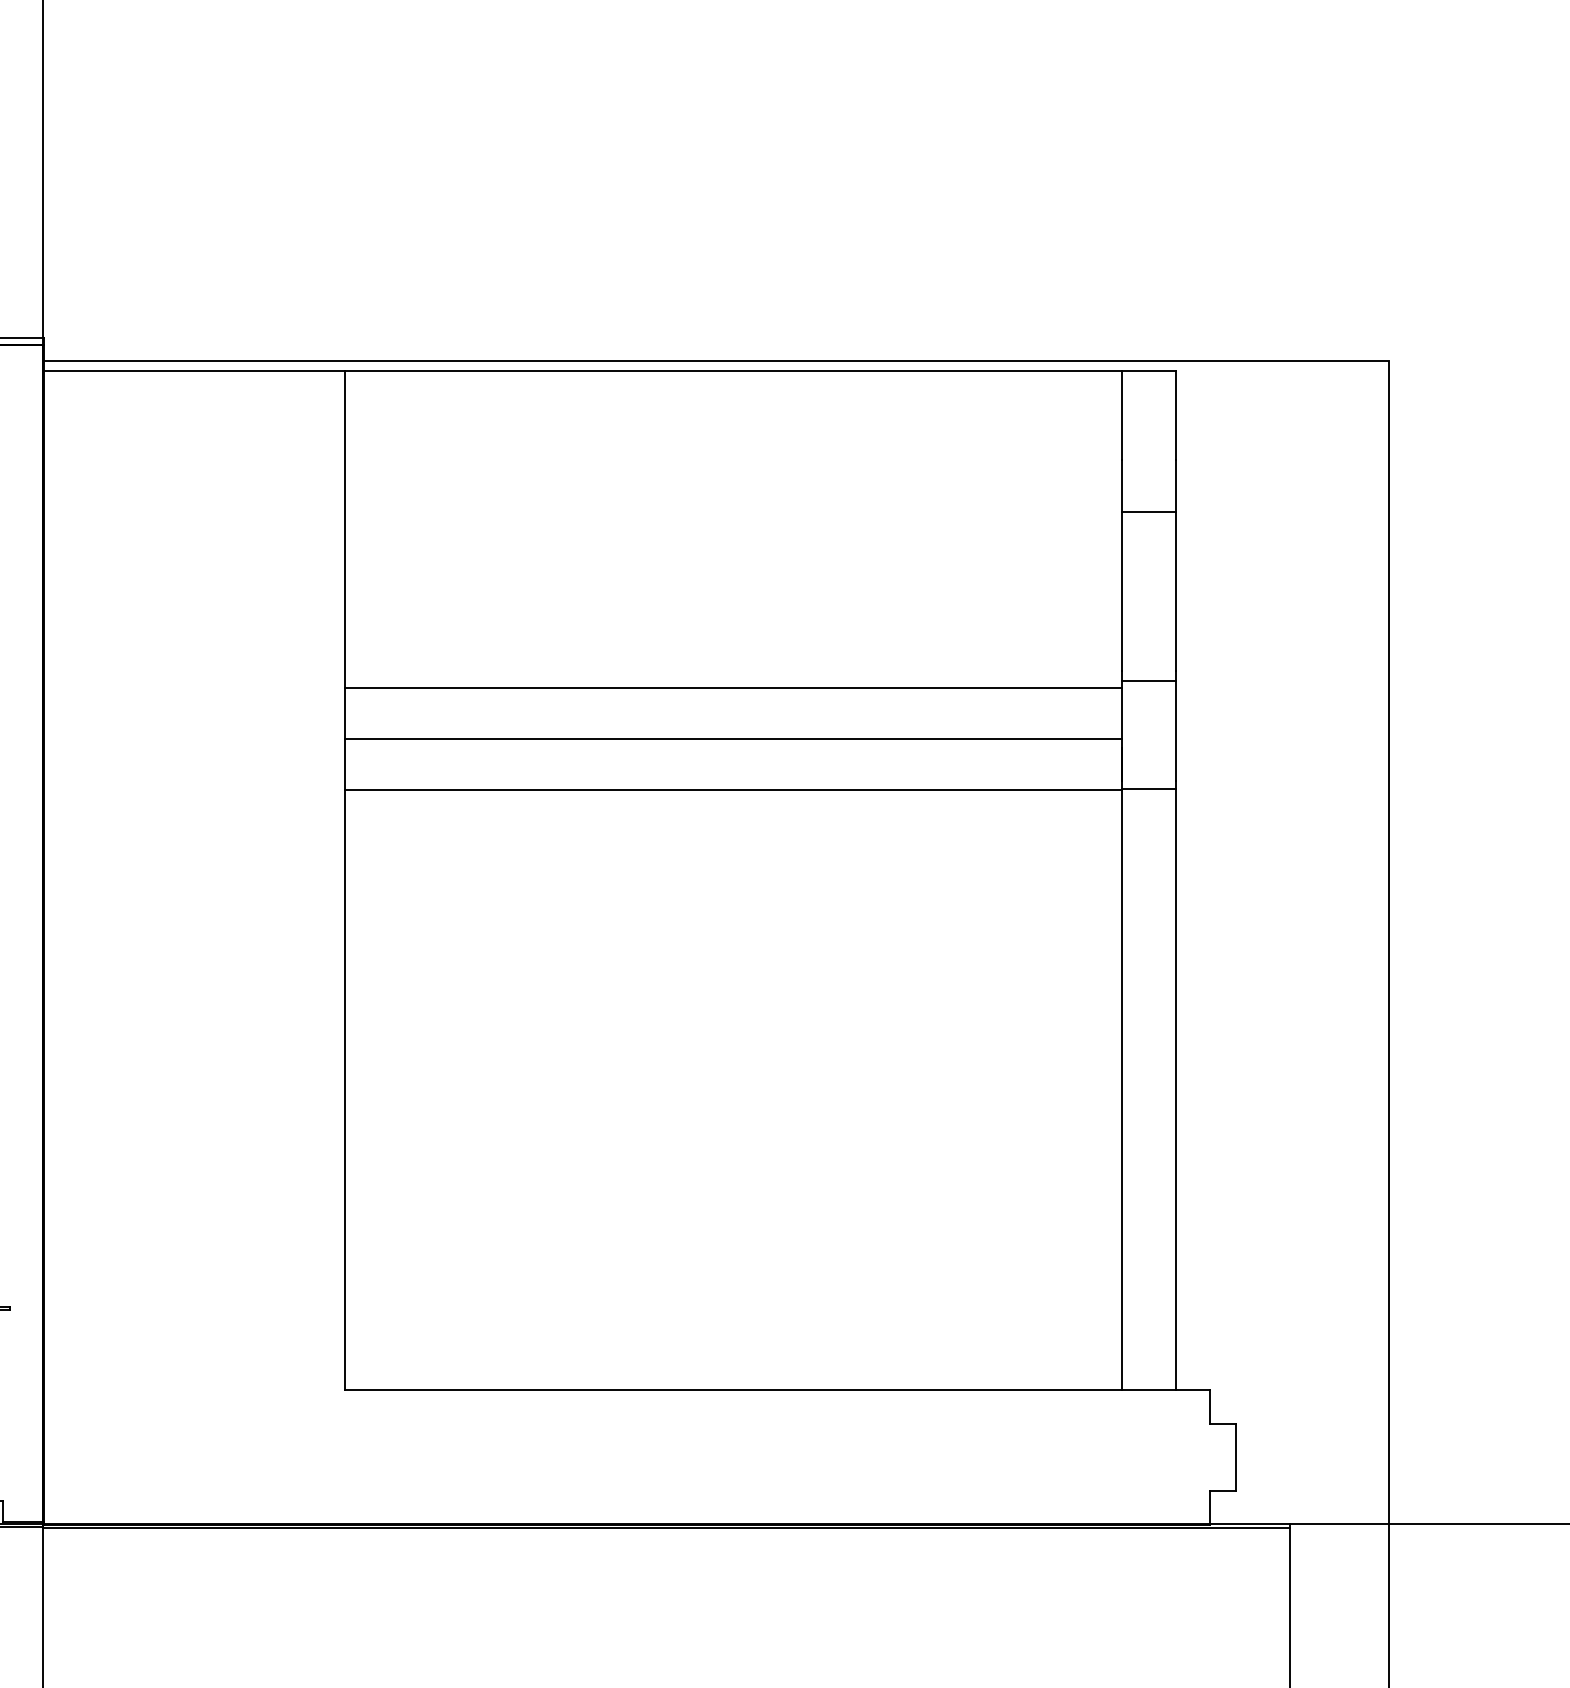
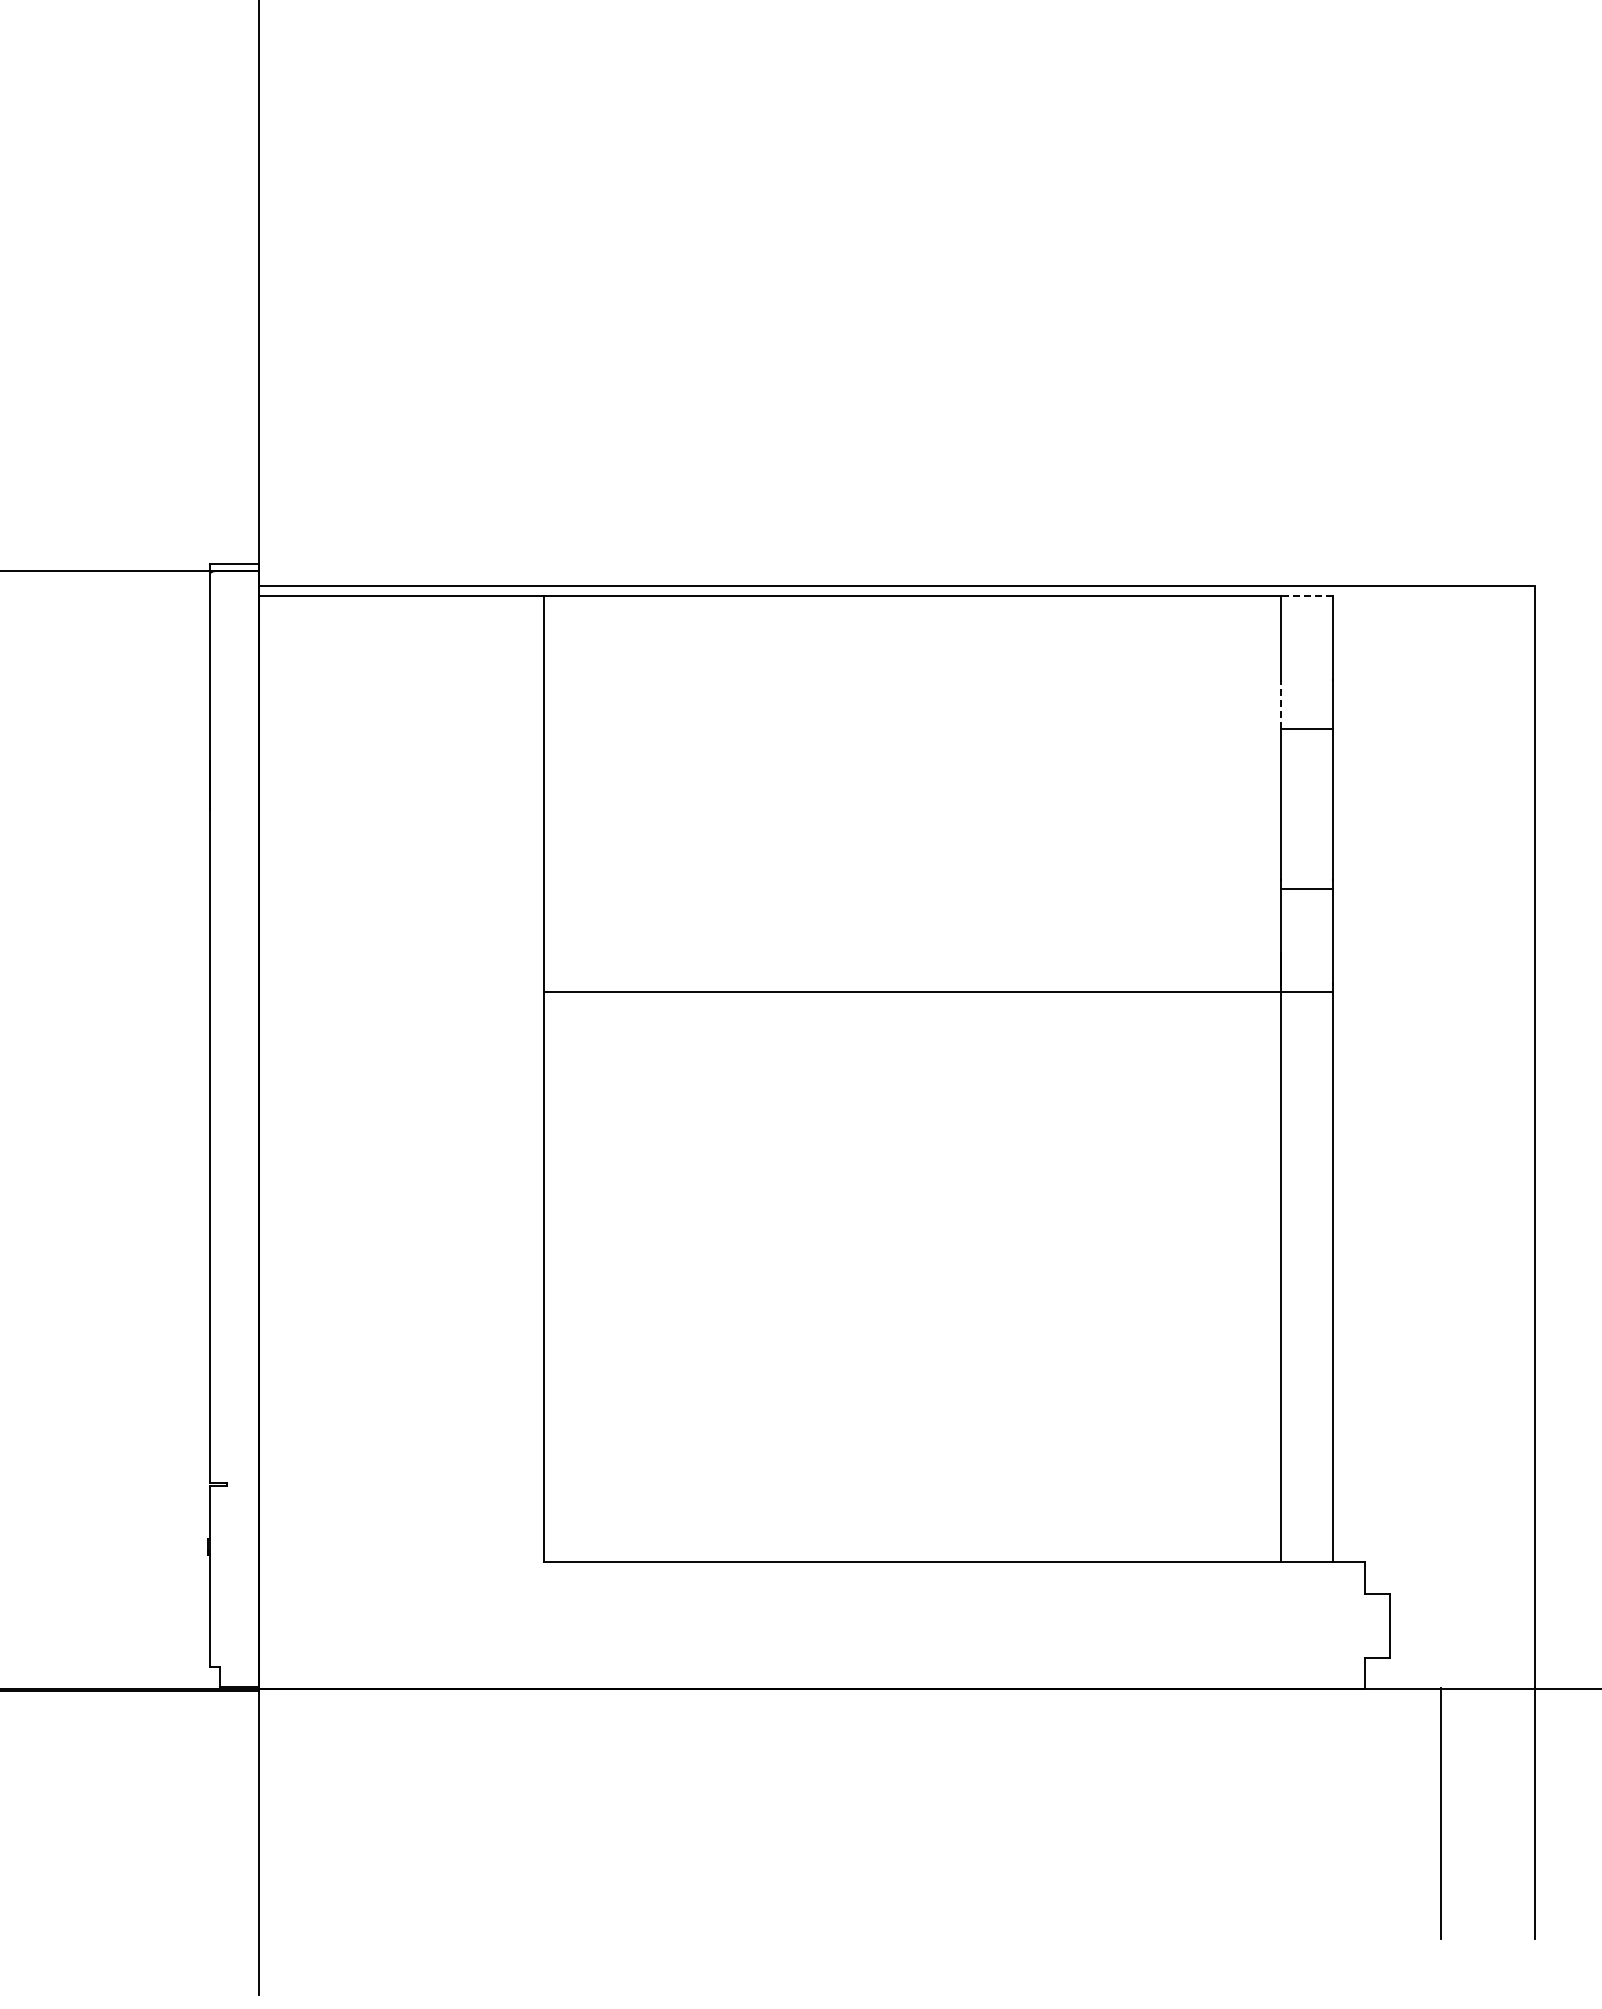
line: (1148, 370) -> (1306, 595), solid -> dashed
line: (1122, 485) -> (1281, 704), solid -> dashed
line: (732, 688) -> (912, 896), removed
line: (732, 739) -> (912, 944), removed
line: (666, 1528) -> (849, 1692), removed

